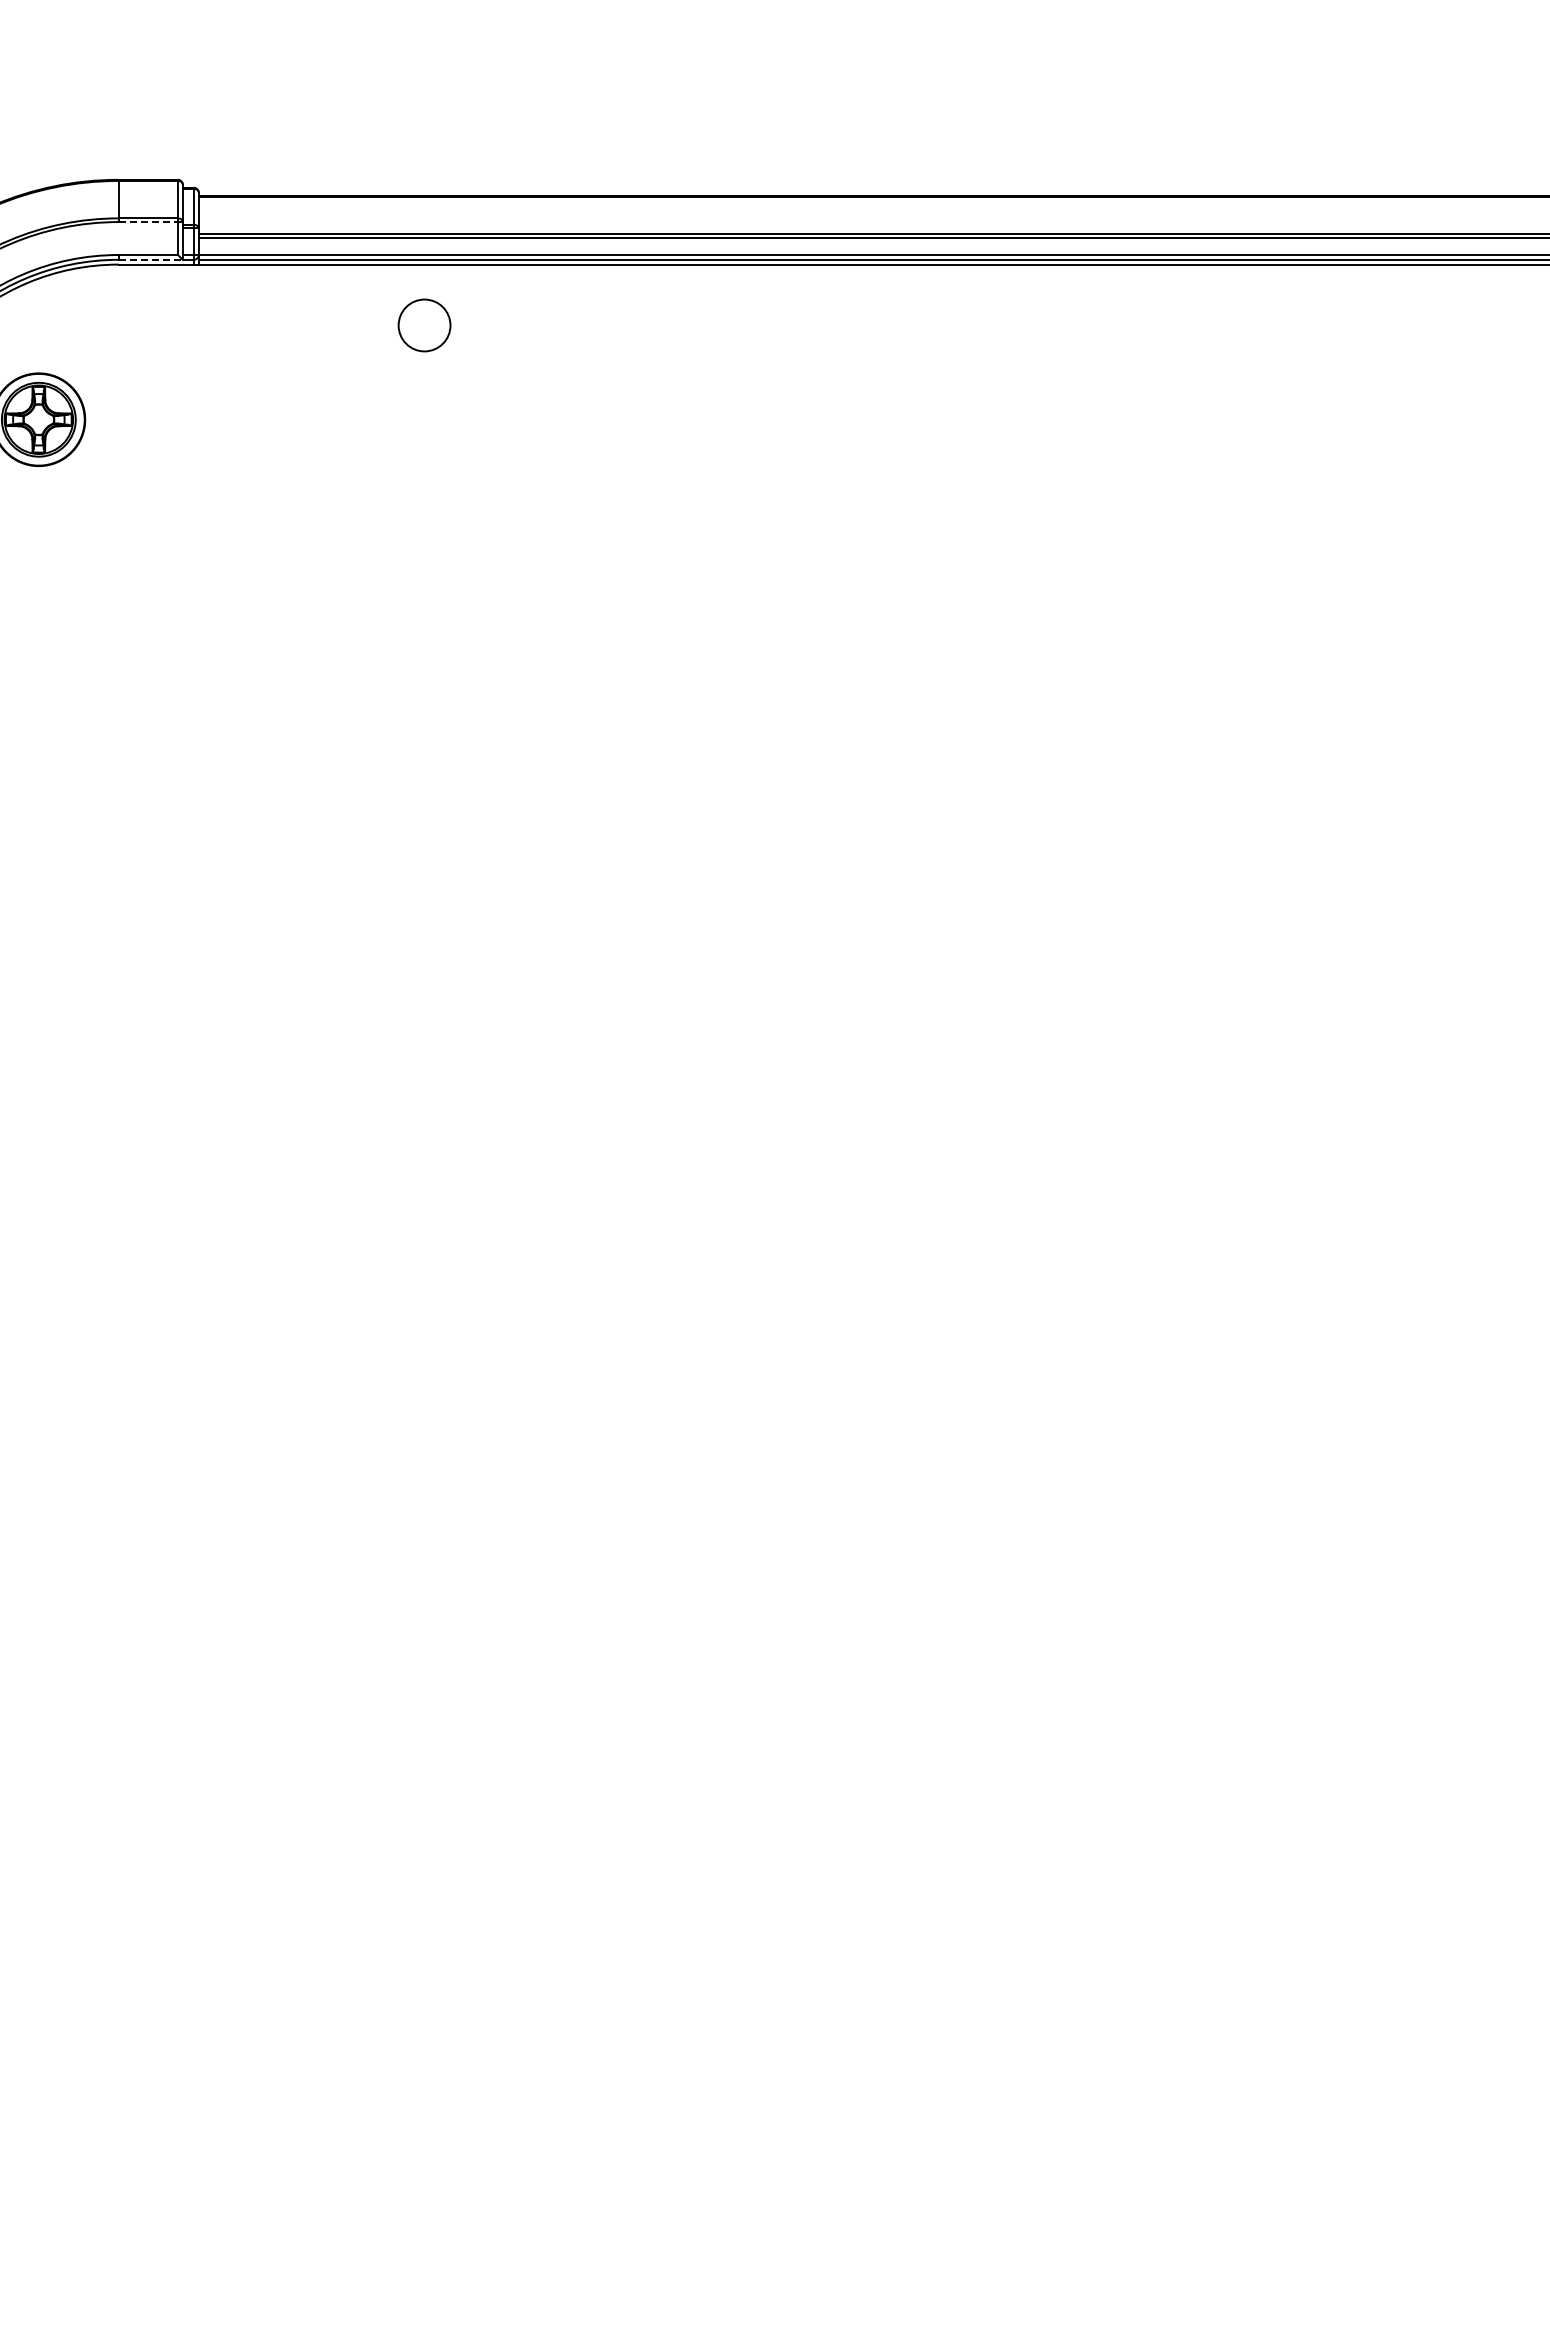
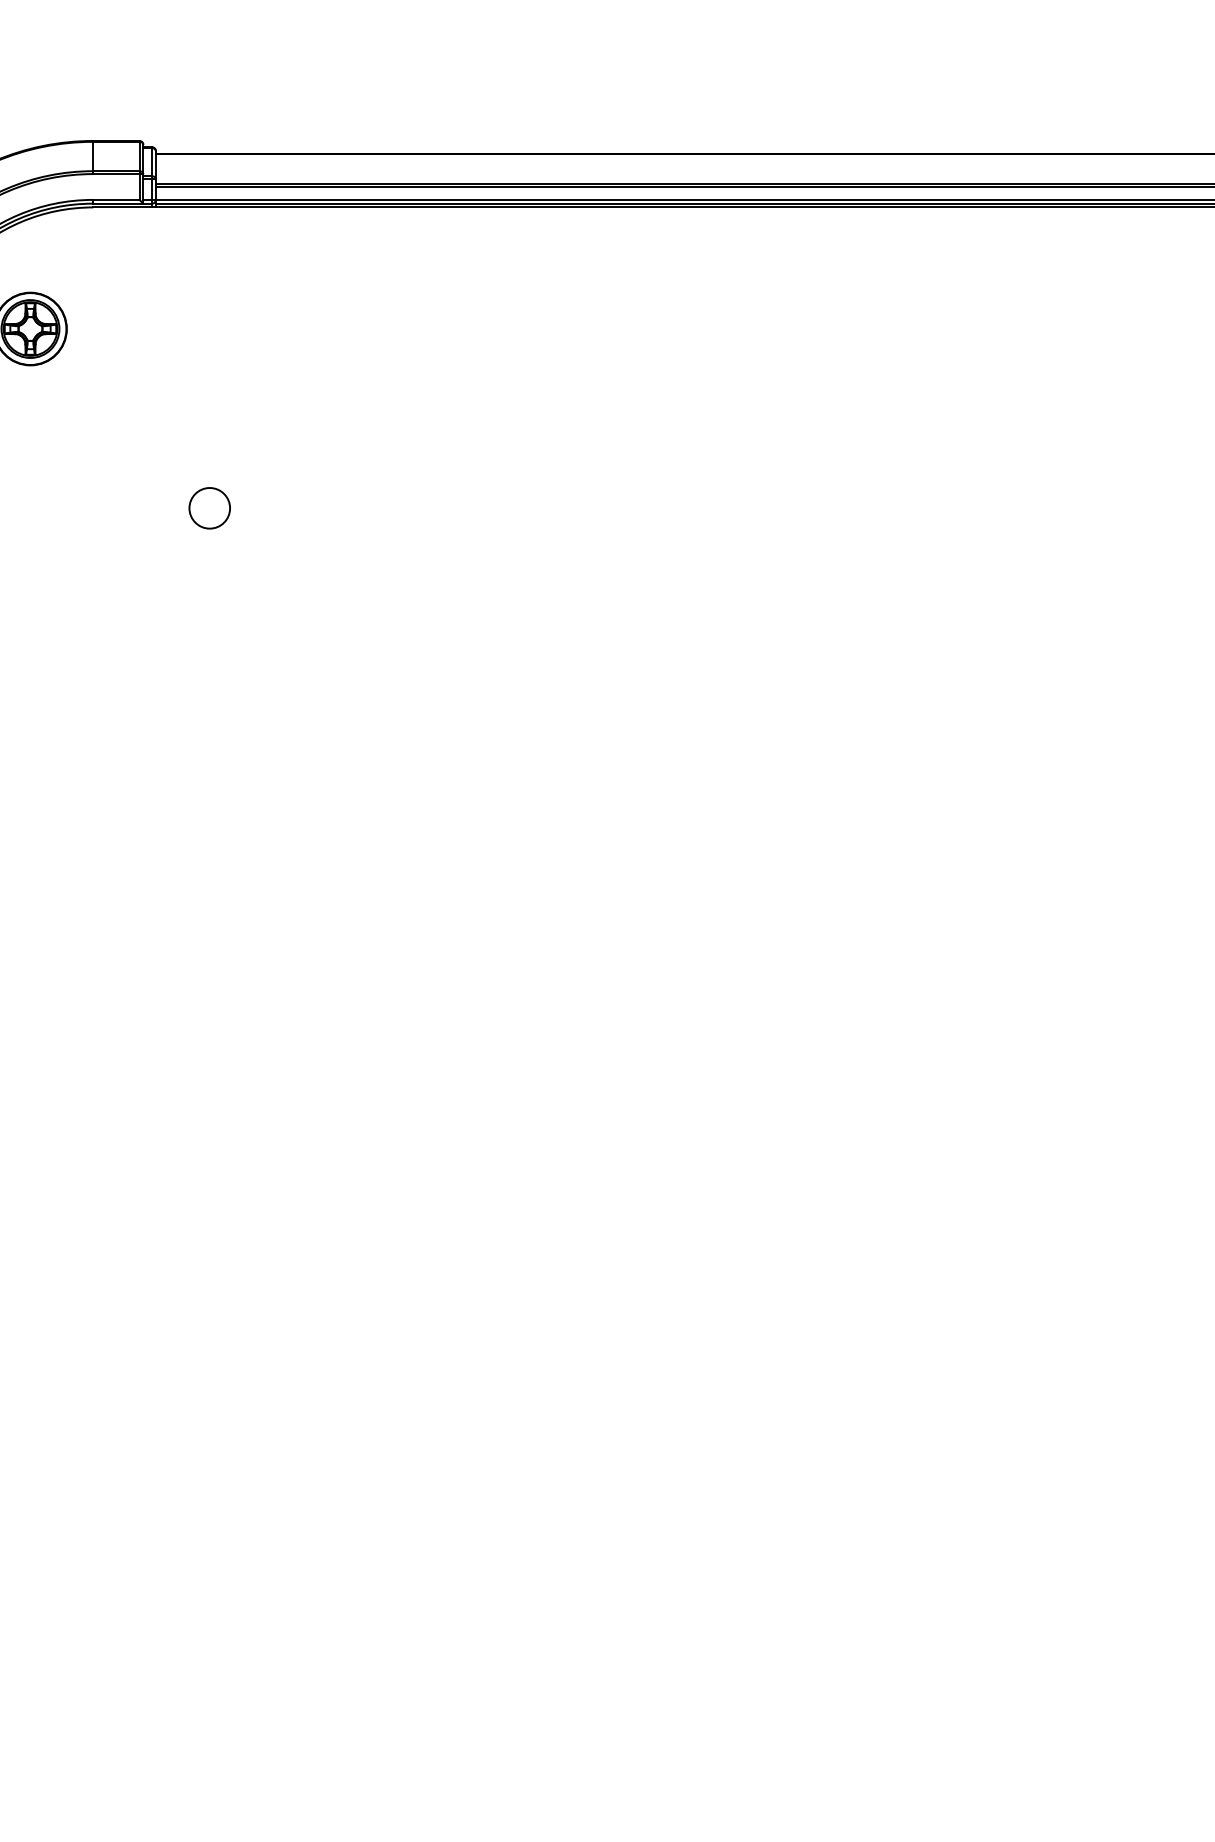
line: (148, 222) -> (116, 174), dashed -> solid
line: (150, 259) -> (118, 203), dashed -> solid
circle: (424, 325) -> (209, 508), moved

